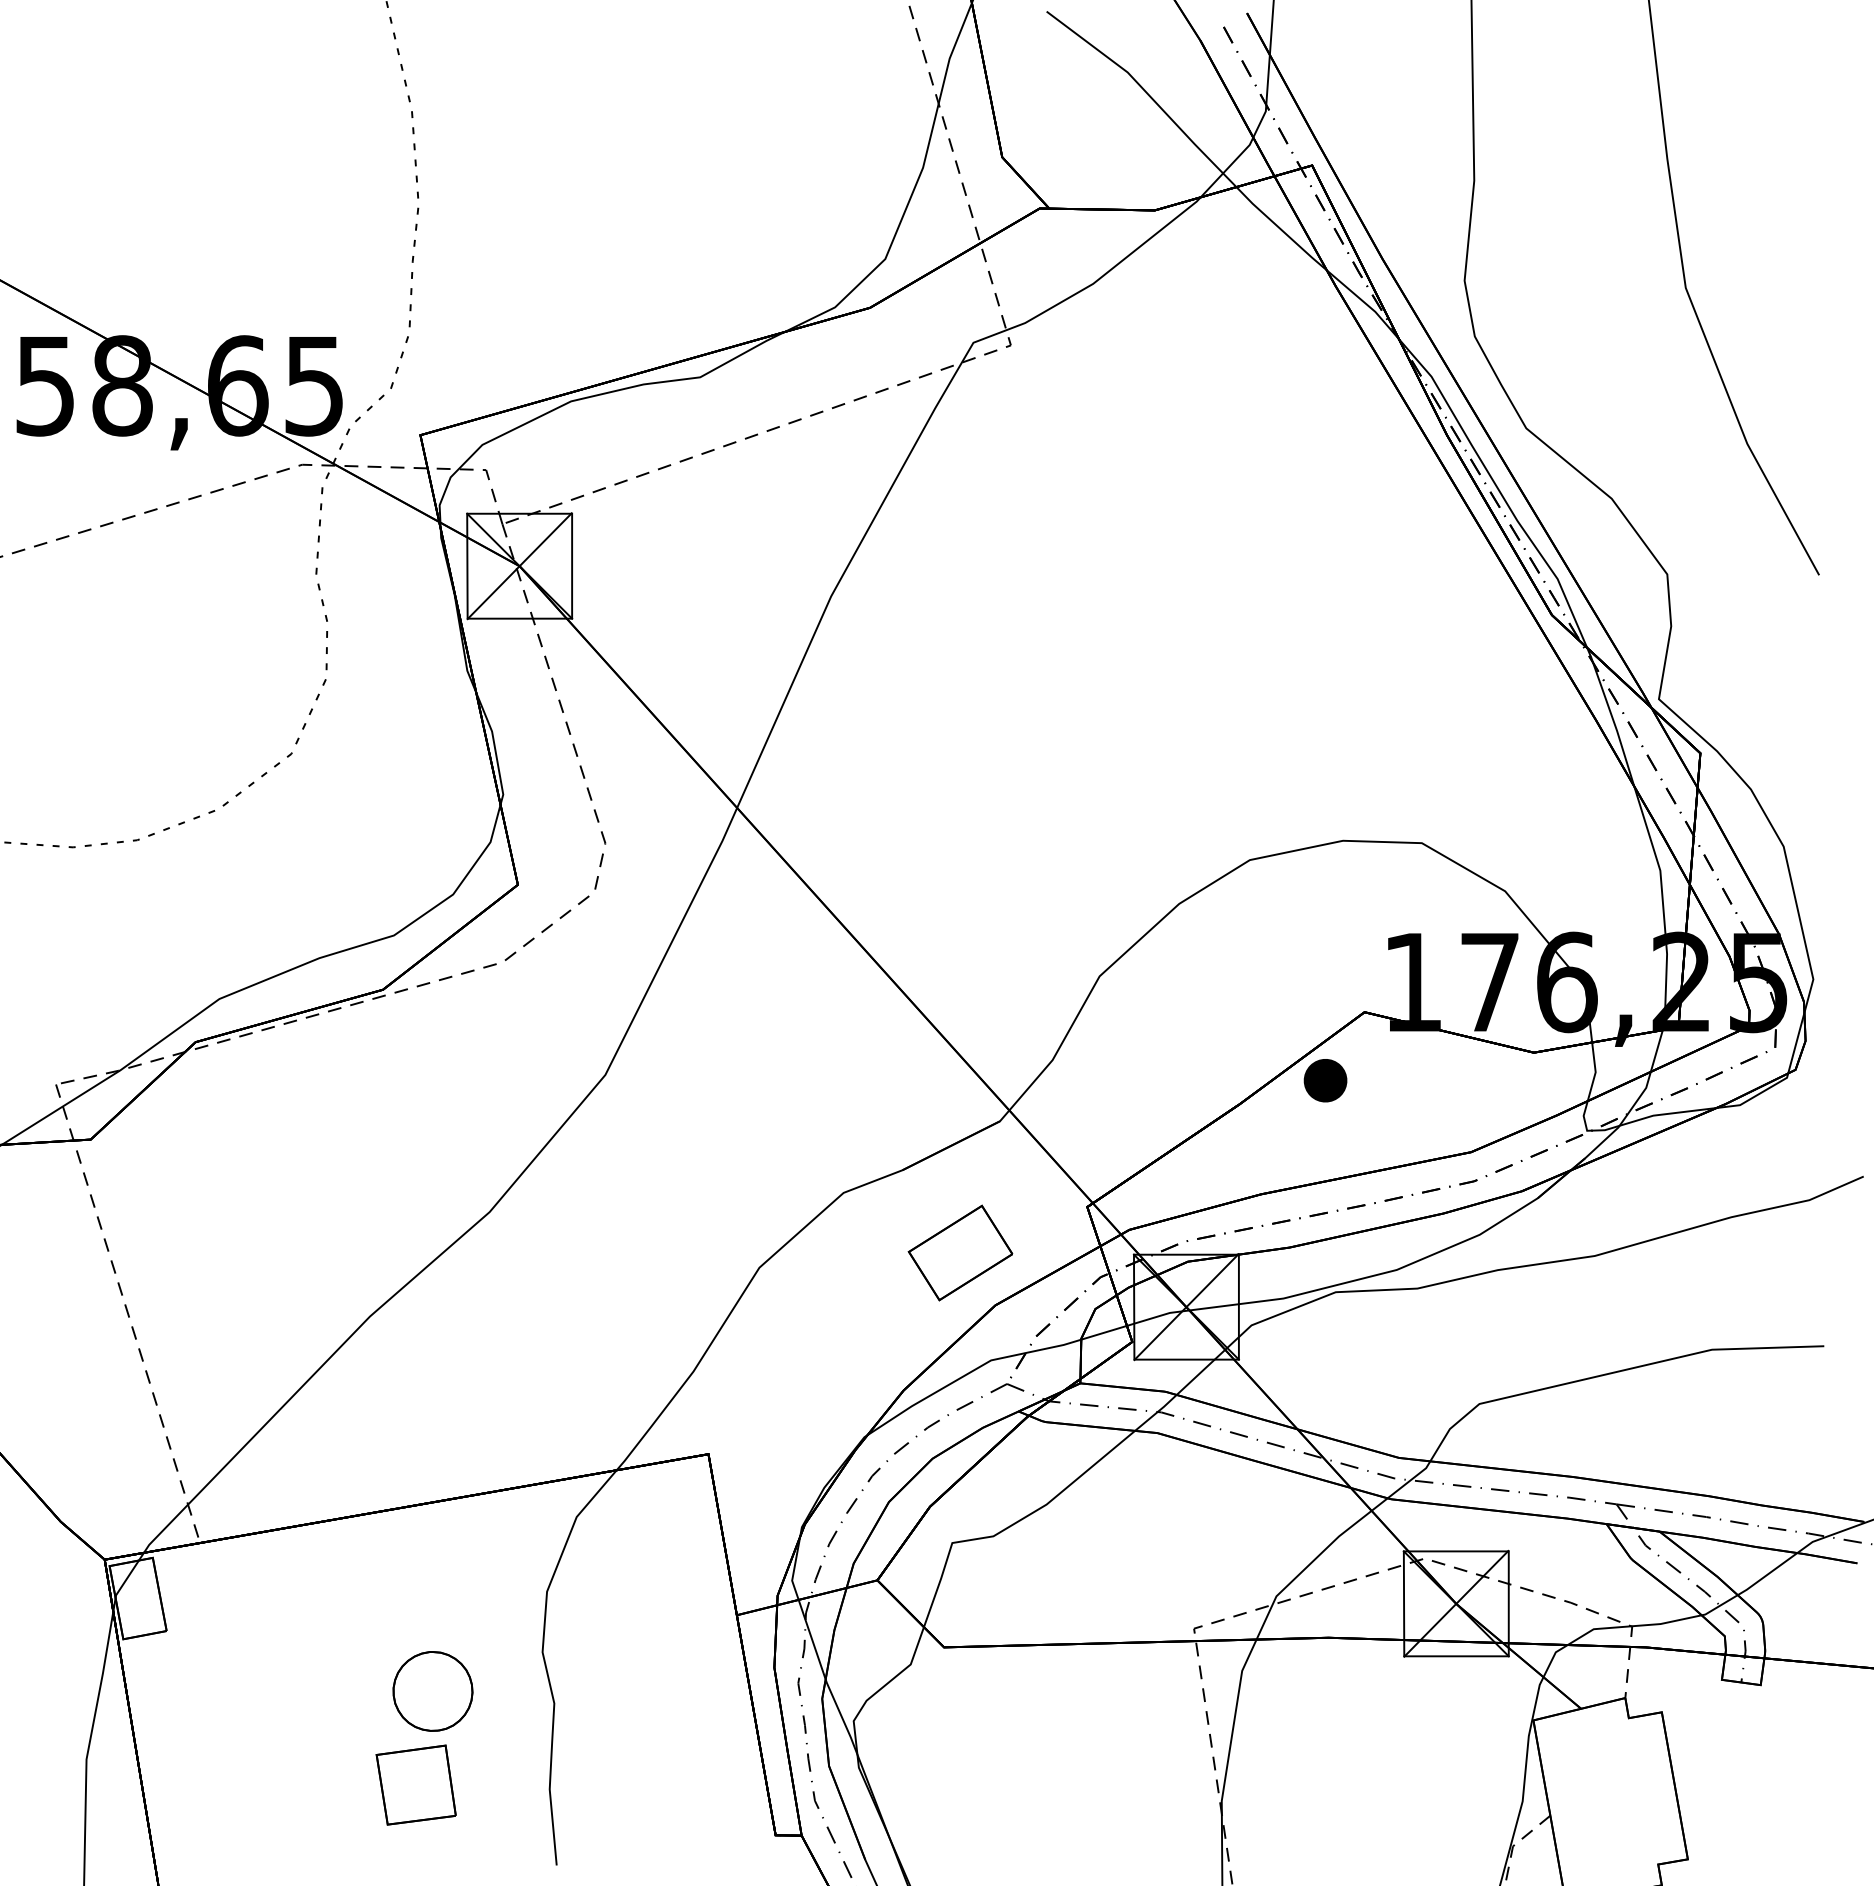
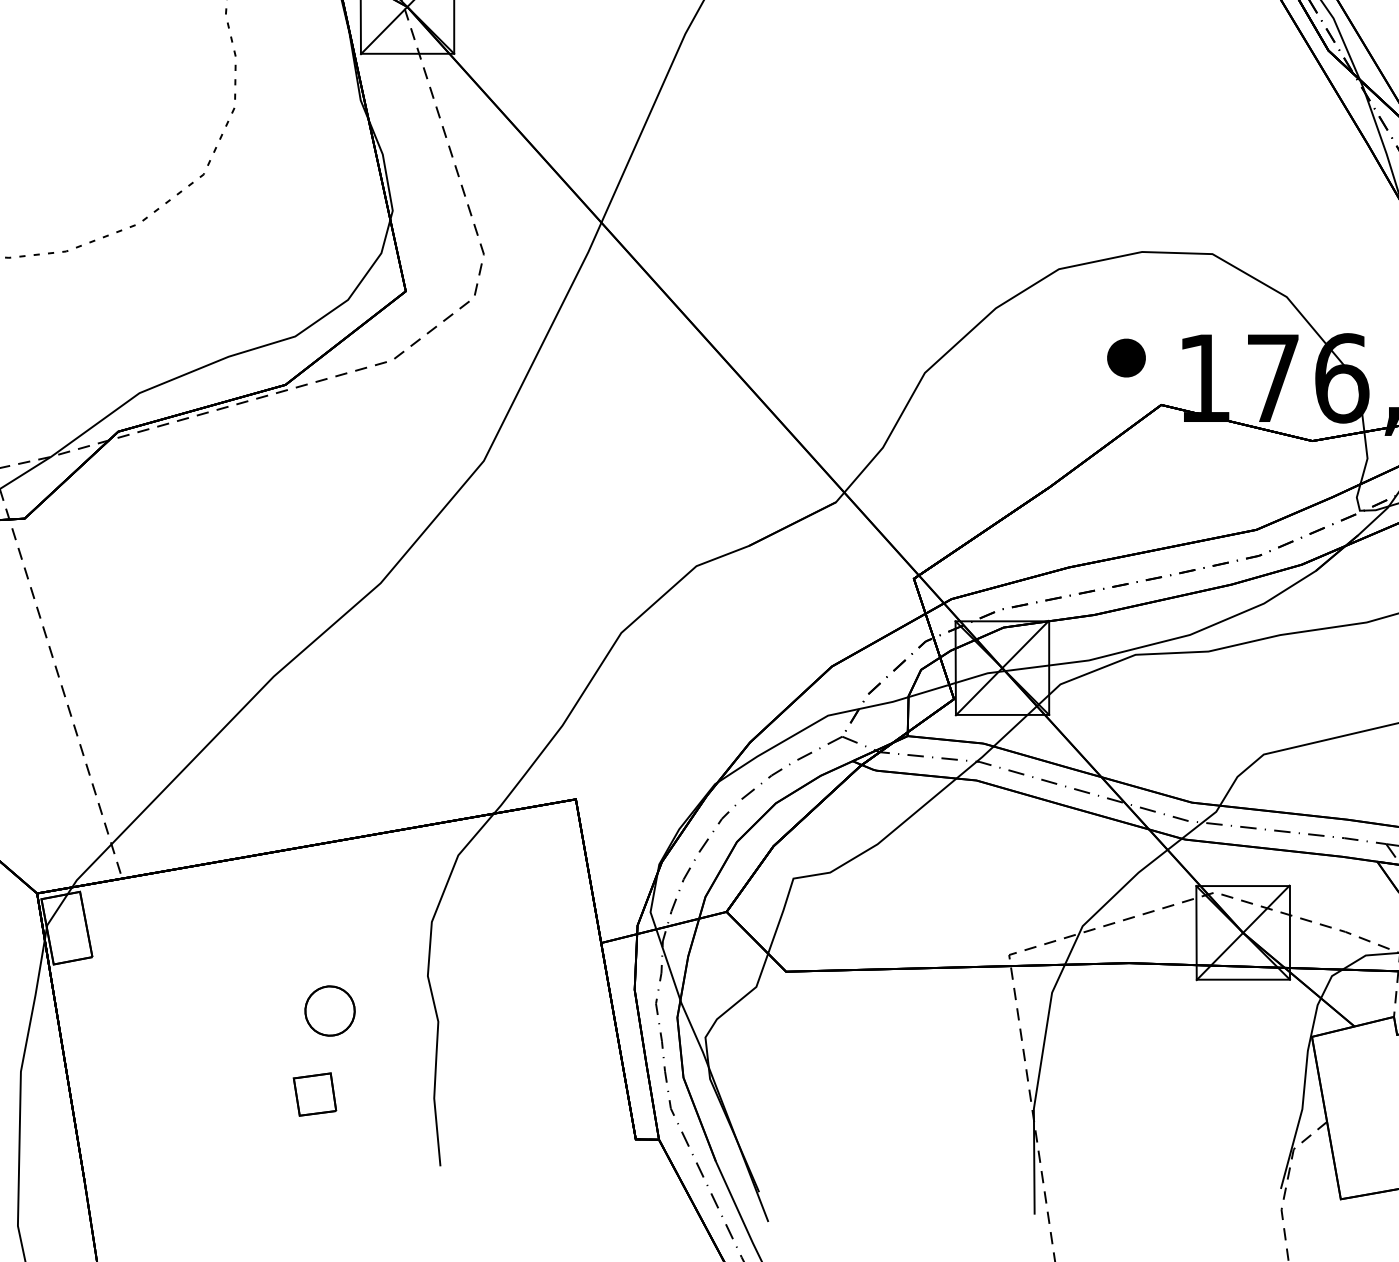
part: (1325, 1080) -> (1126, 357), moved
part: (960, 1252) -> (800, 619), removed
part: (432, 1691) -> (329, 1011), size x0.7
part: (415, 1784) -> (314, 1094), size x0.6

